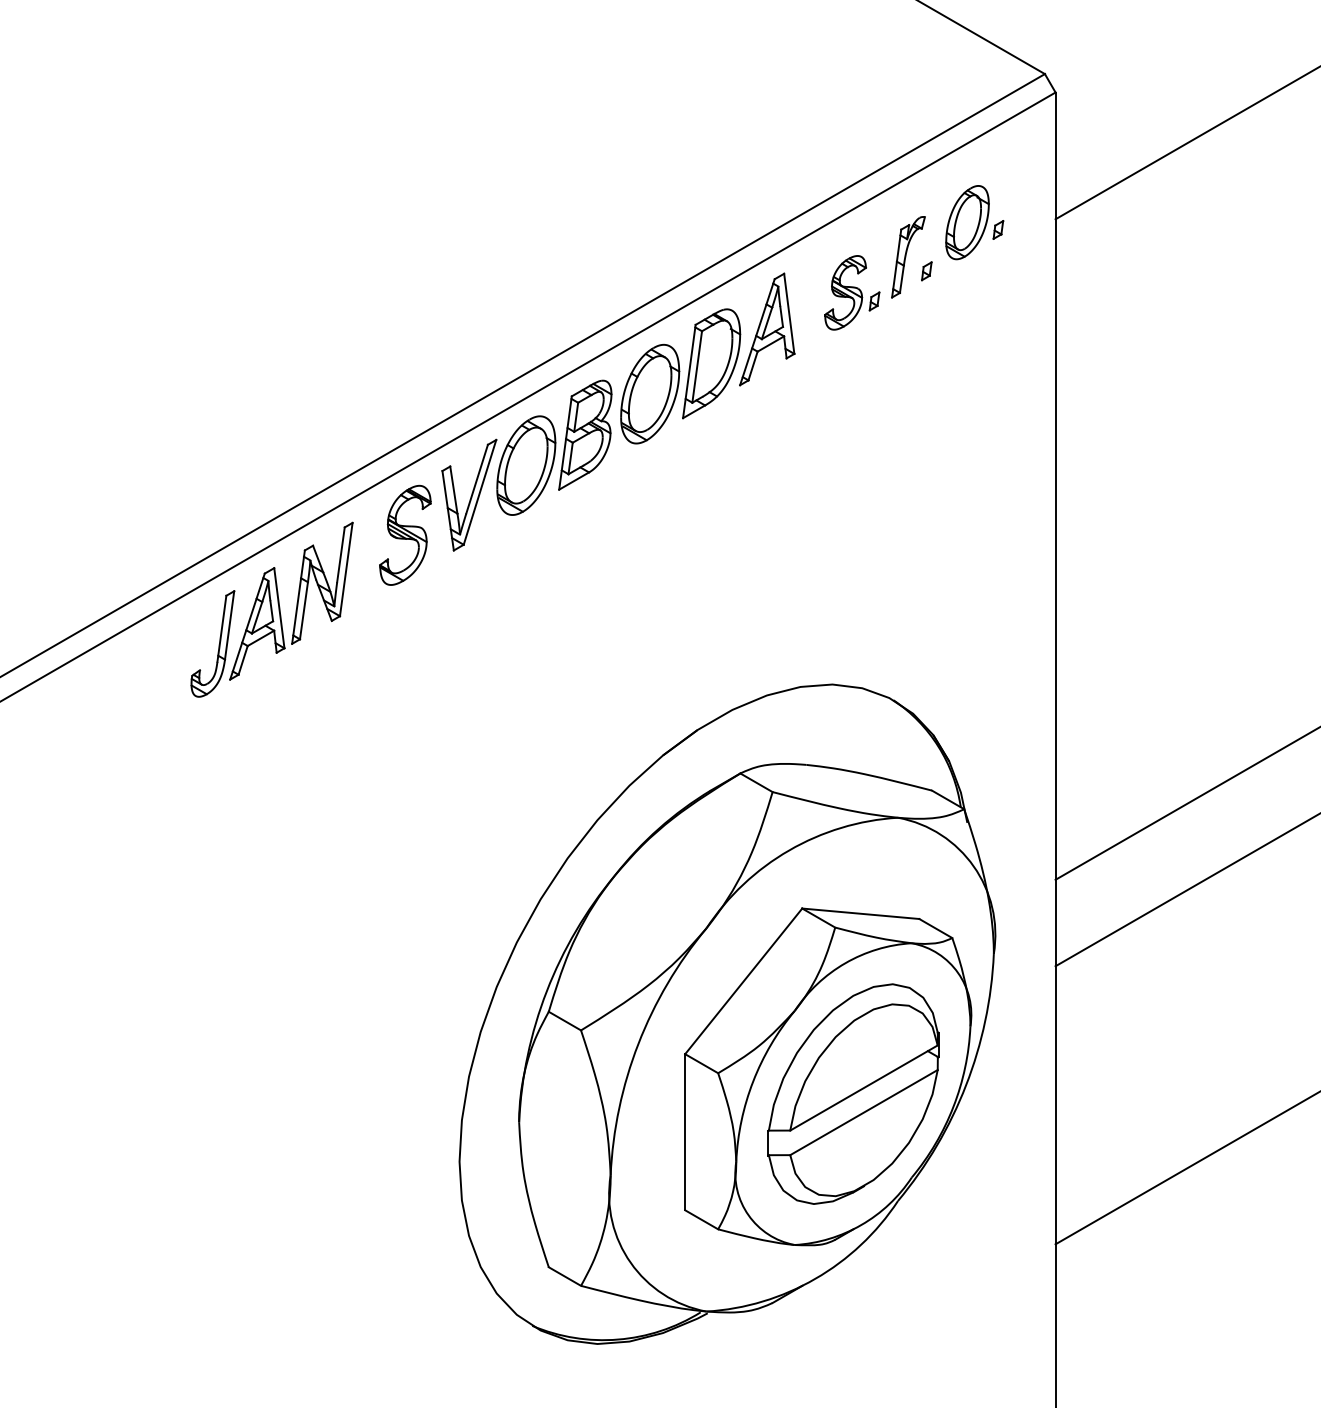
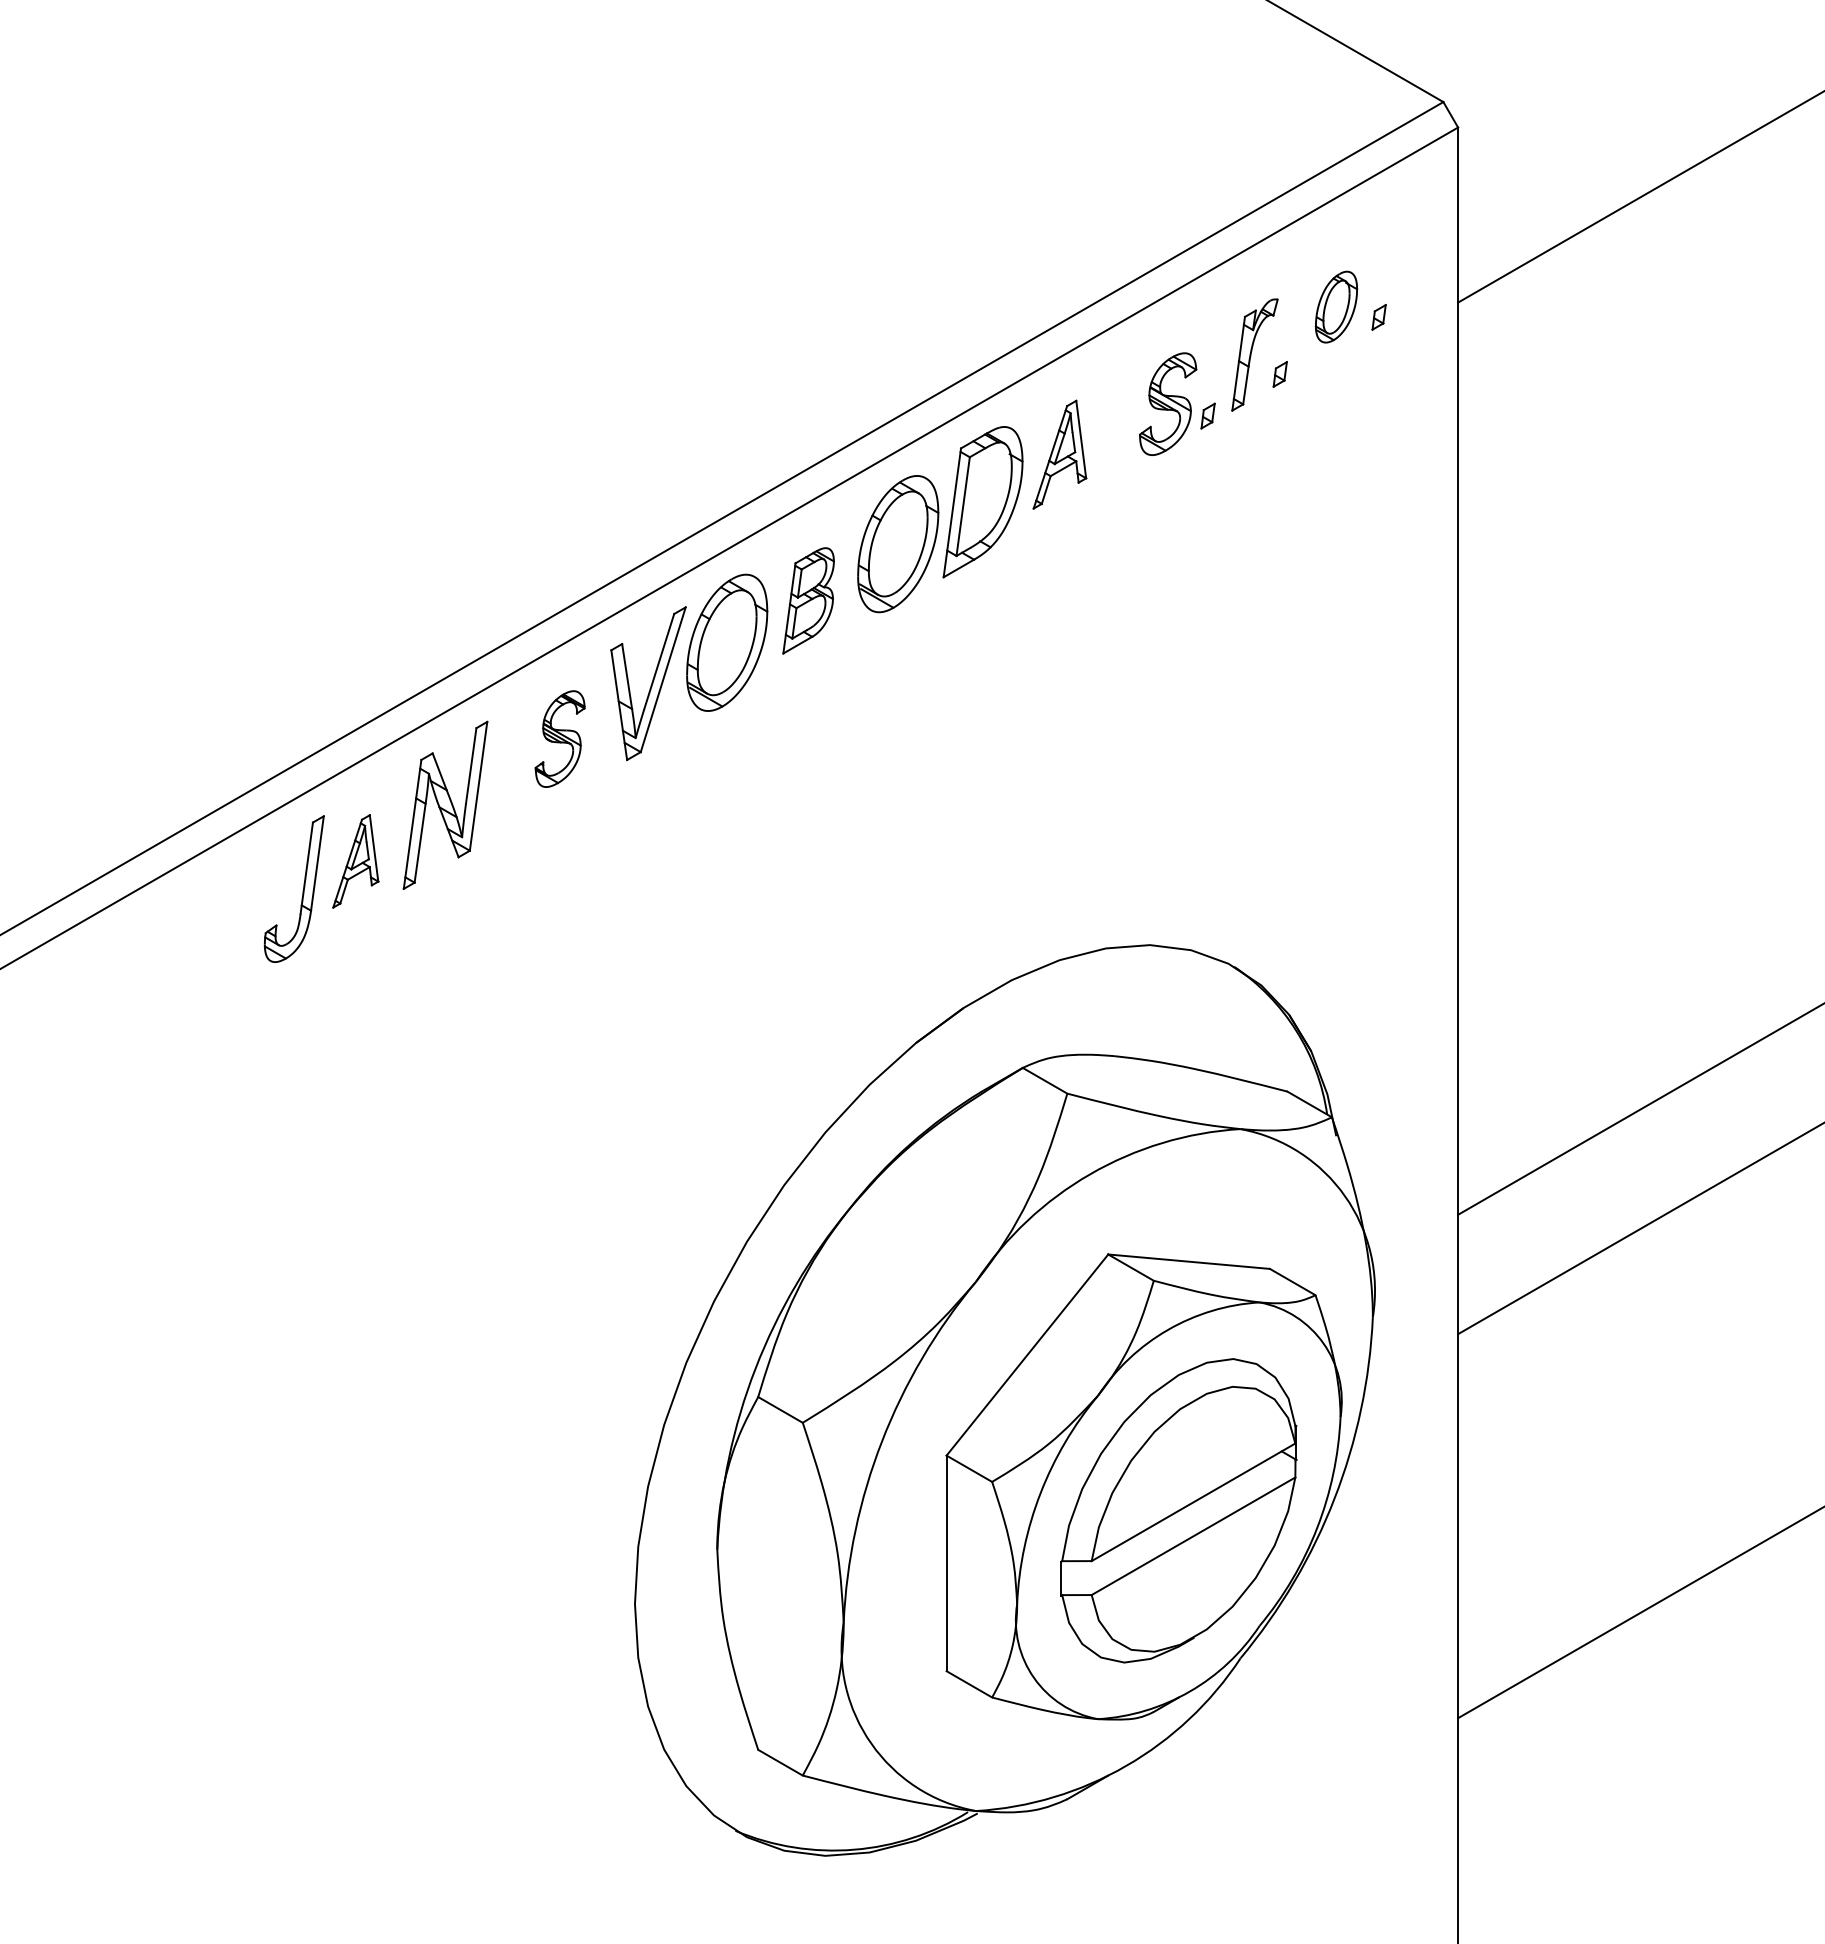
part: (967, 222) -> (1336, 306), size x0.7
part: (766, 329) -> (1059, 454), size x0.7
part: (585, 434) -> (808, 600), size x0.7
part: (404, 534) -> (559, 738), size x0.7
part: (257, 623) -> (355, 861), size x0.6

